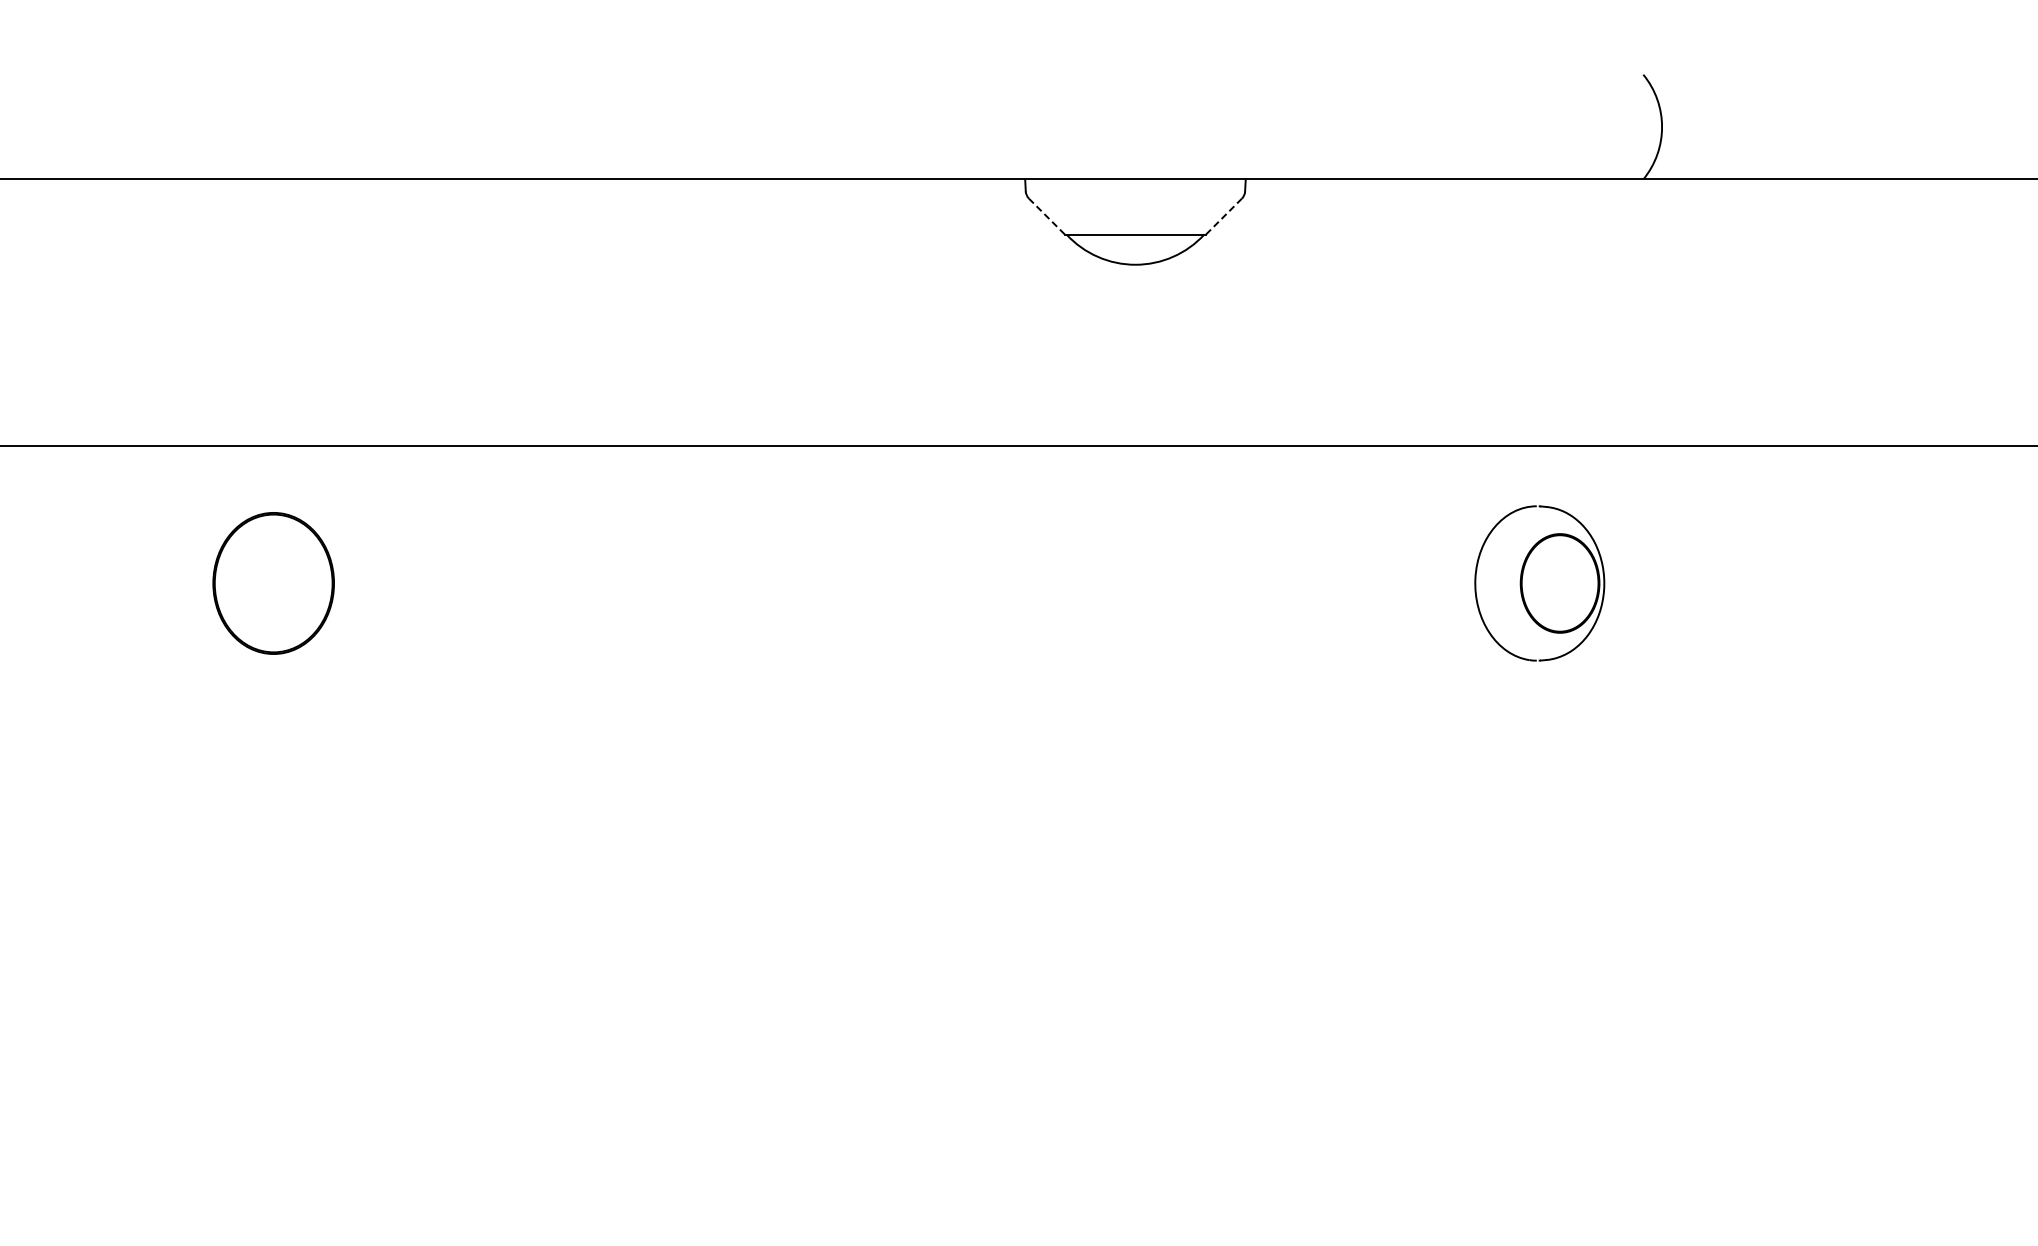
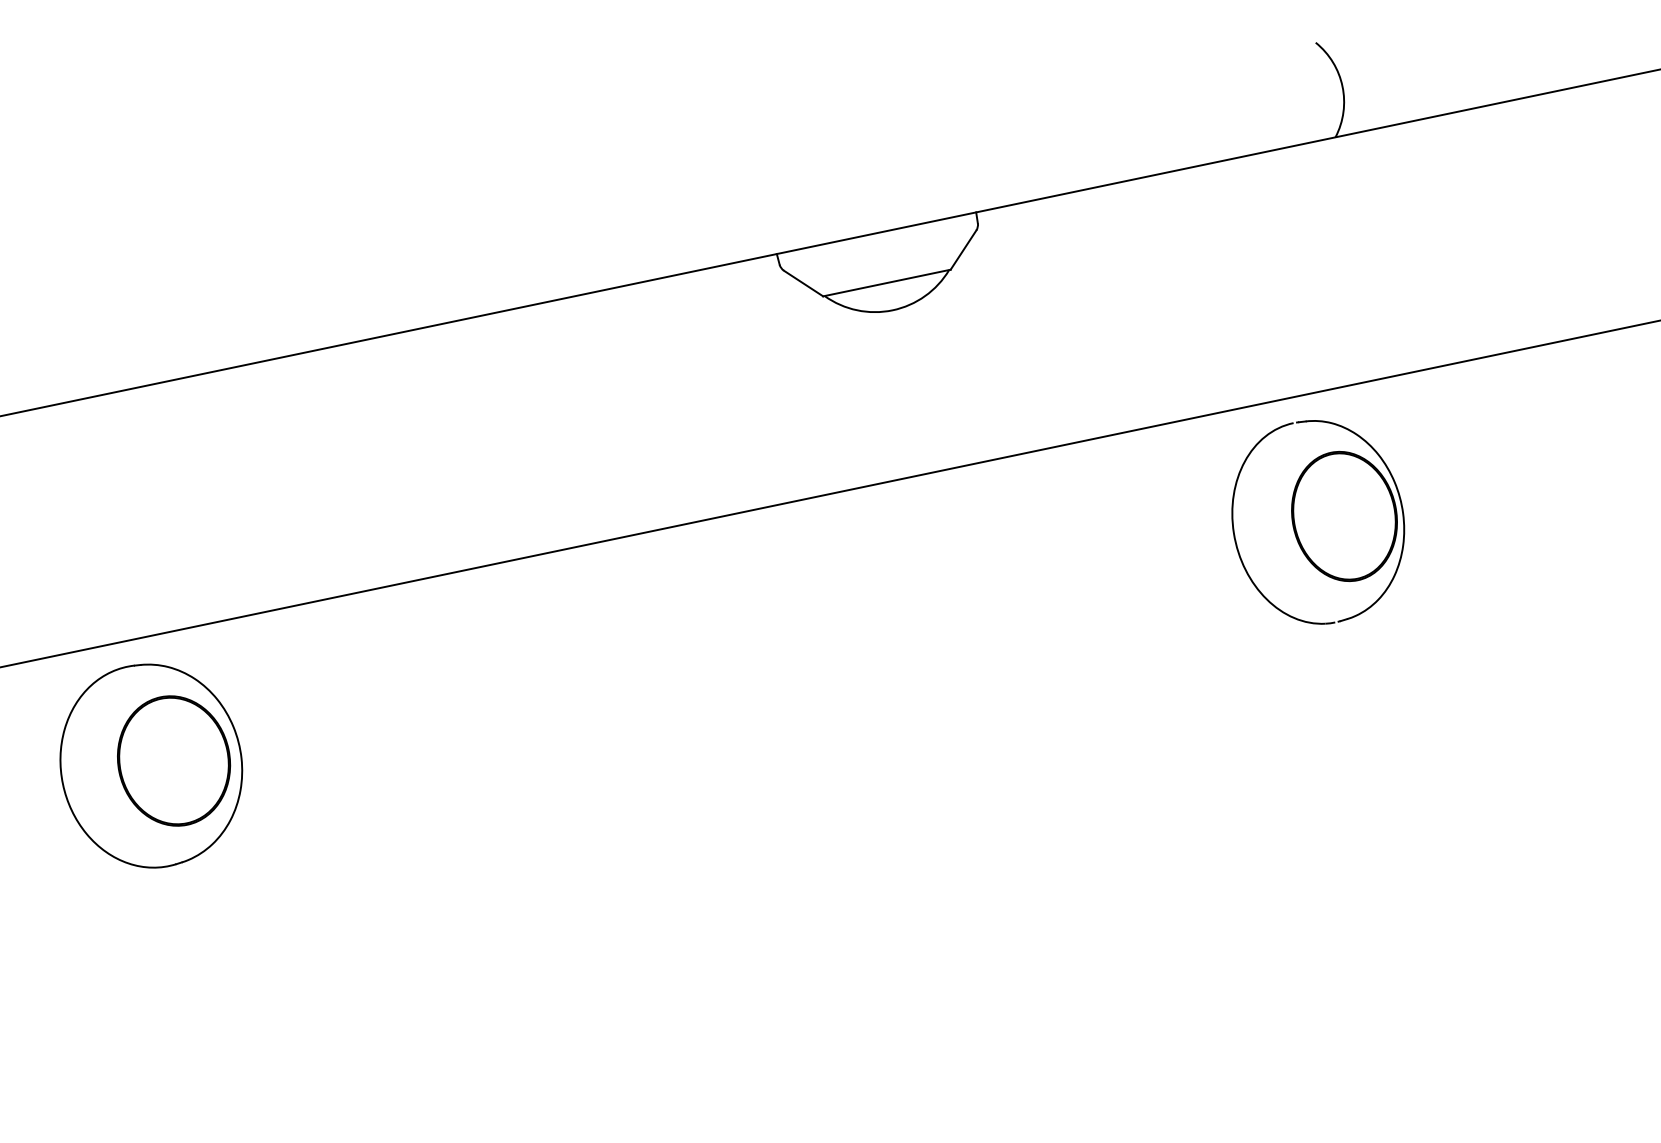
line: (1046, 216) -> (803, 283), dashed -> solid
line: (1224, 216) -> (963, 249), dashed -> solid
part: (248, 583) -> (151, 765), added
part: (1539, 583) -> (1317, 522), size x1.43

